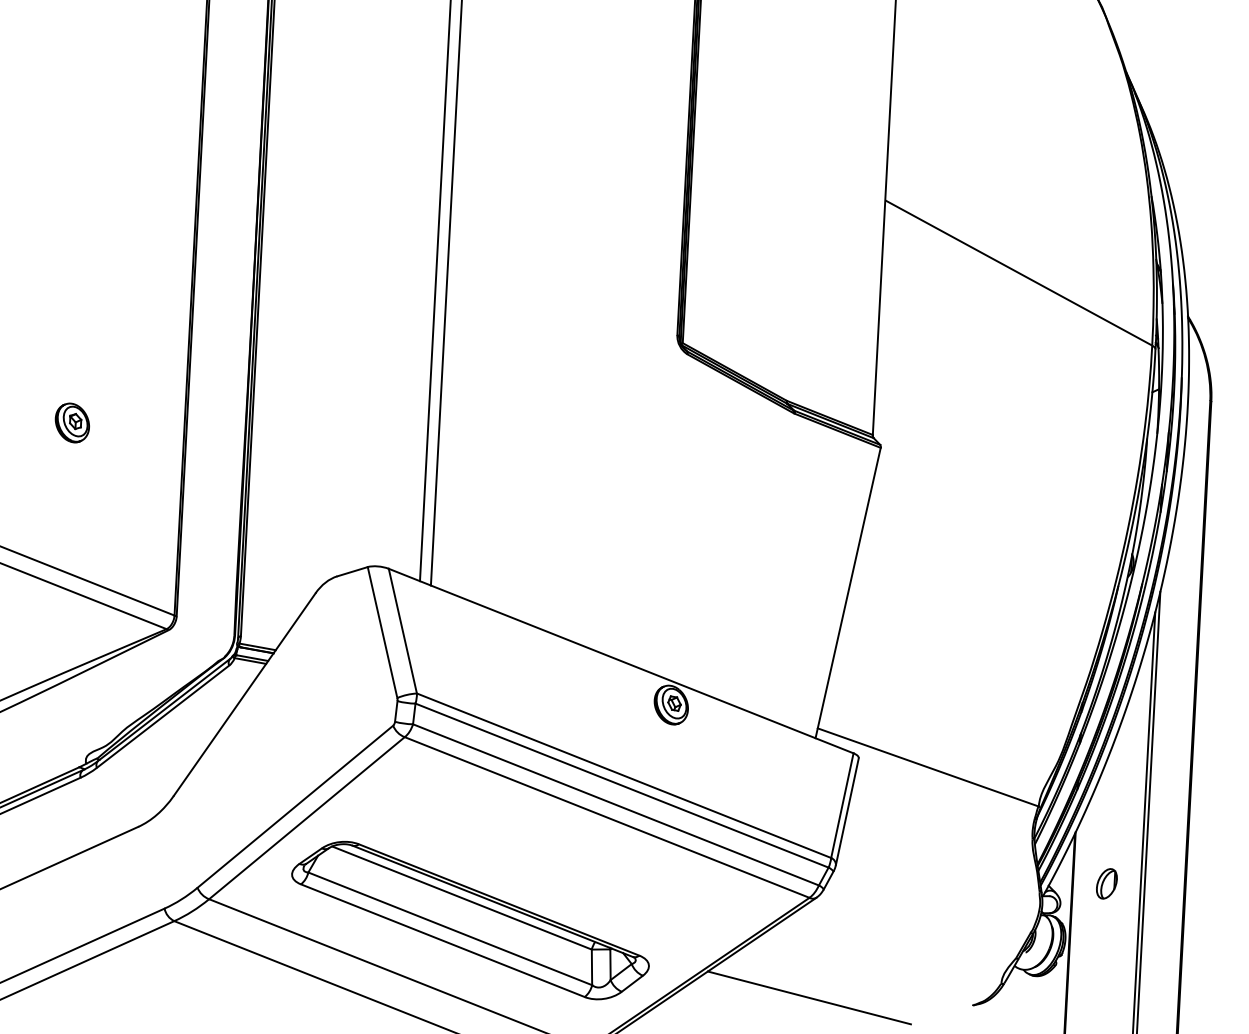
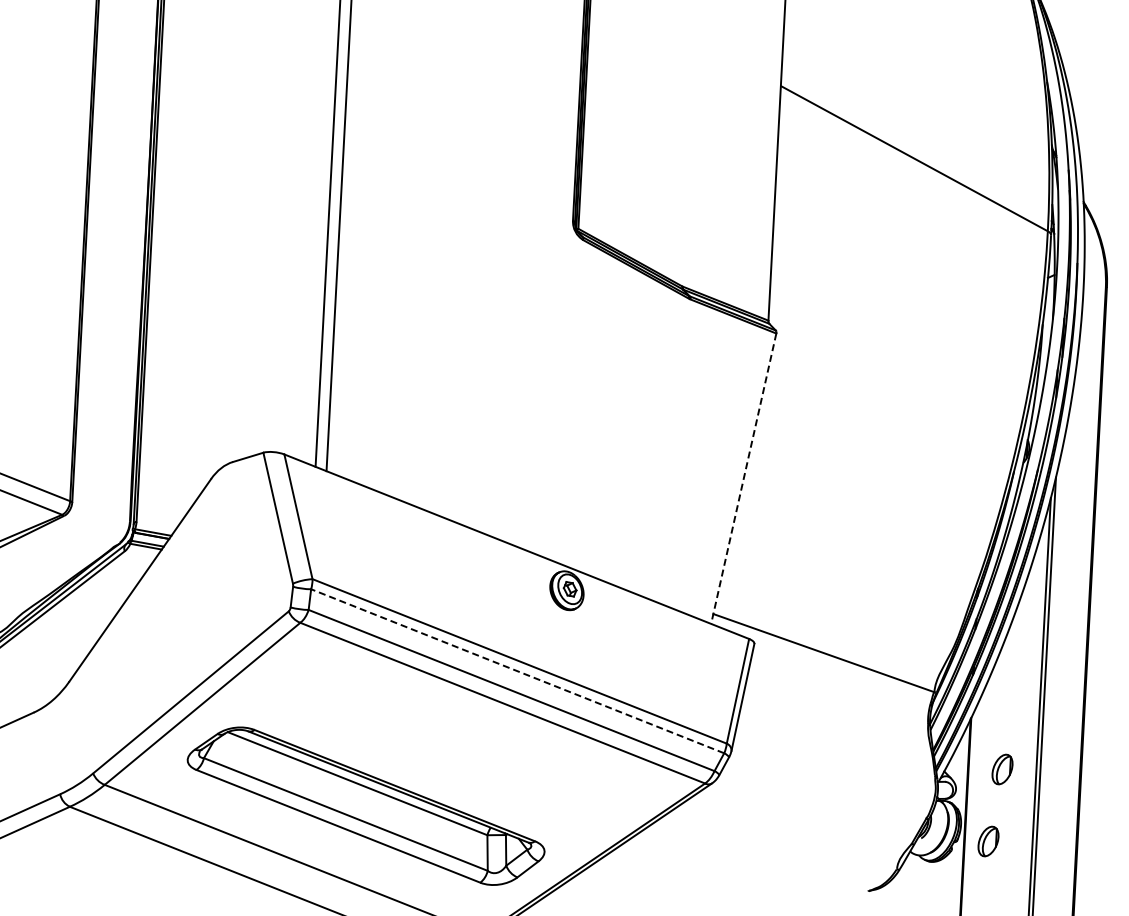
line: (848, 593) -> (744, 479), solid -> dashed
line: (621, 785) -> (517, 671), solid -> dashed
part: (1092, 955) -> (988, 841), added
line: (808, 997) -> (704, 883), removed

